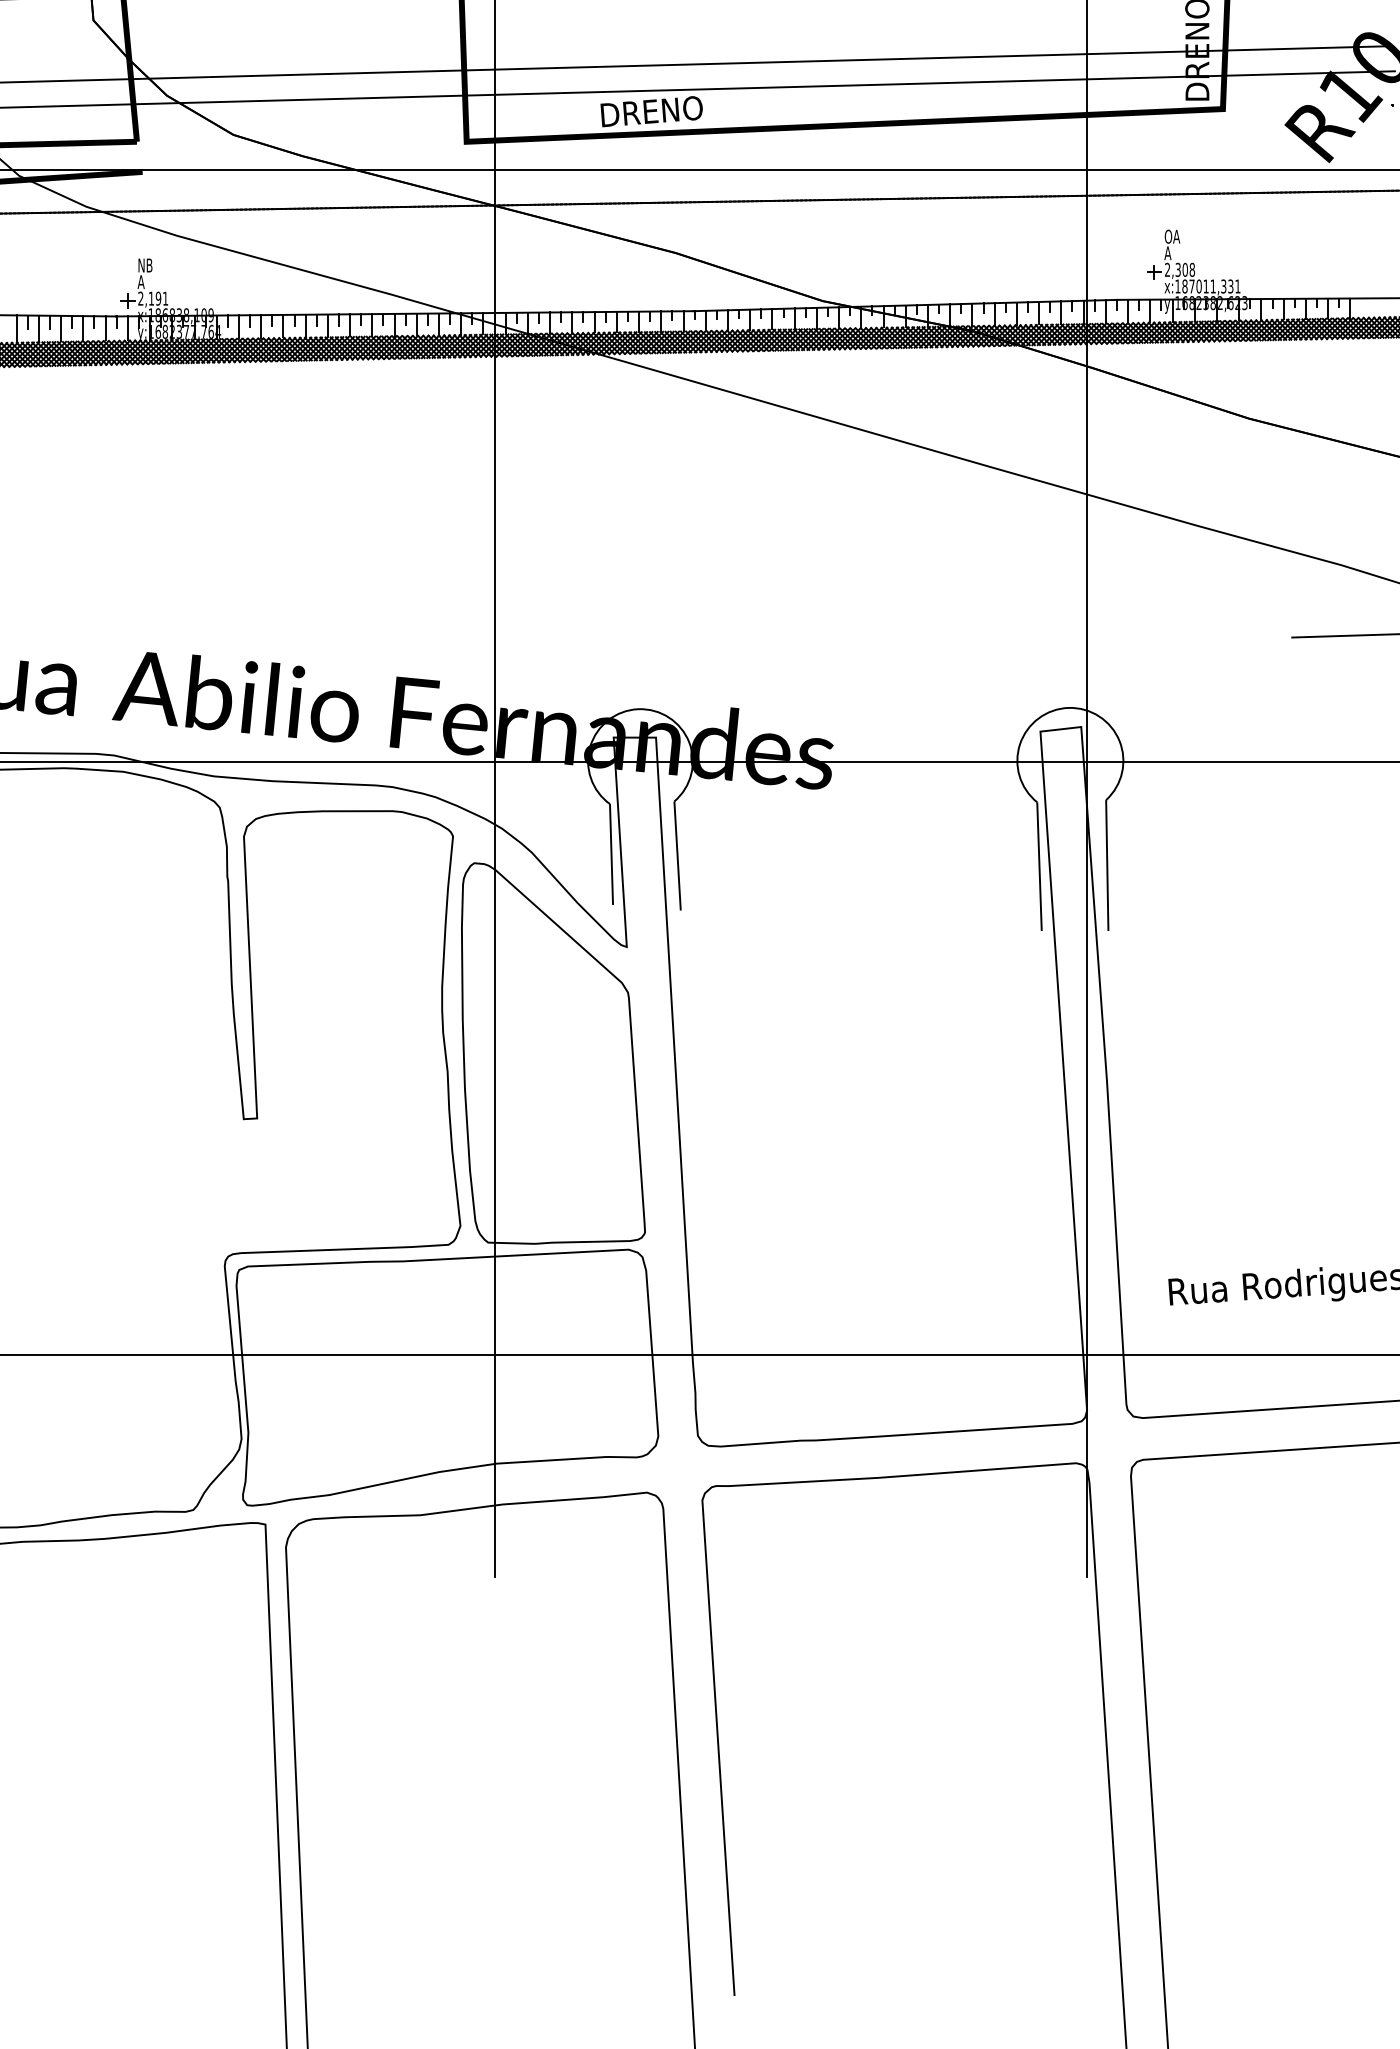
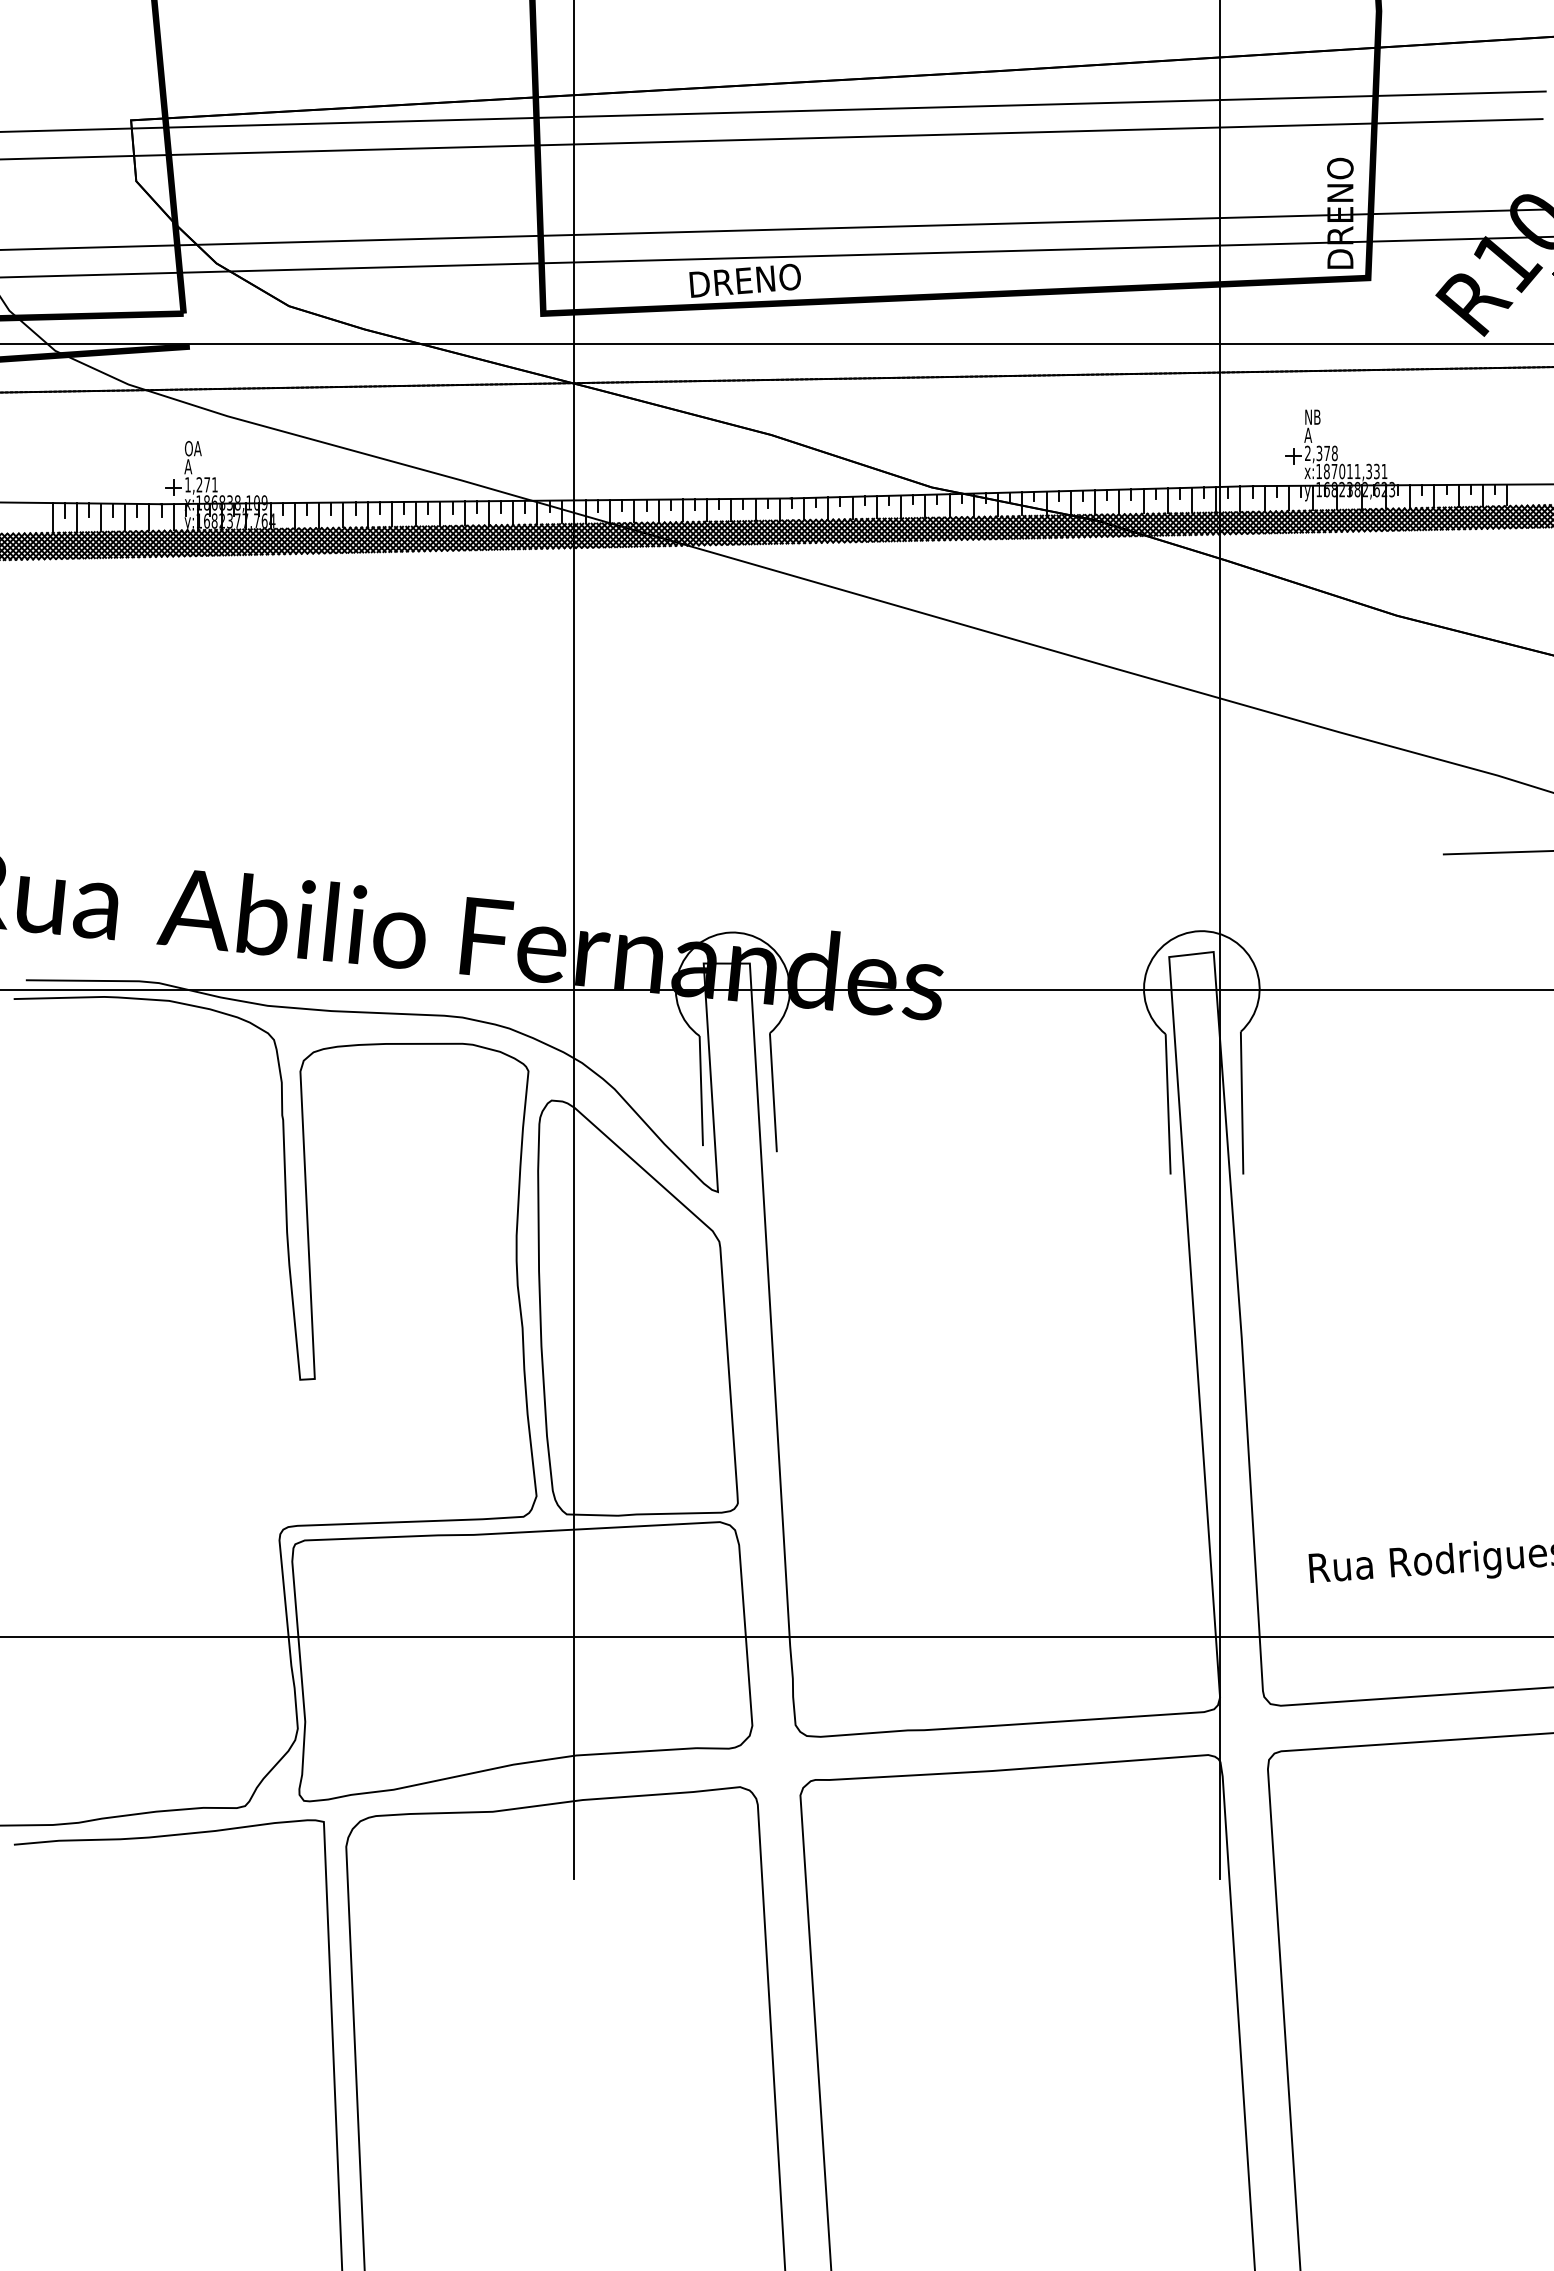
text: (1171, 236) -> (1312, 416), OA -> NB
text: (145, 265) -> (192, 448), NB -> OA
text: (1185, 269) -> (1327, 453), 2,308 -> 2,378
text: (149, 298) -> (197, 484), 2,191 -> 1,271

